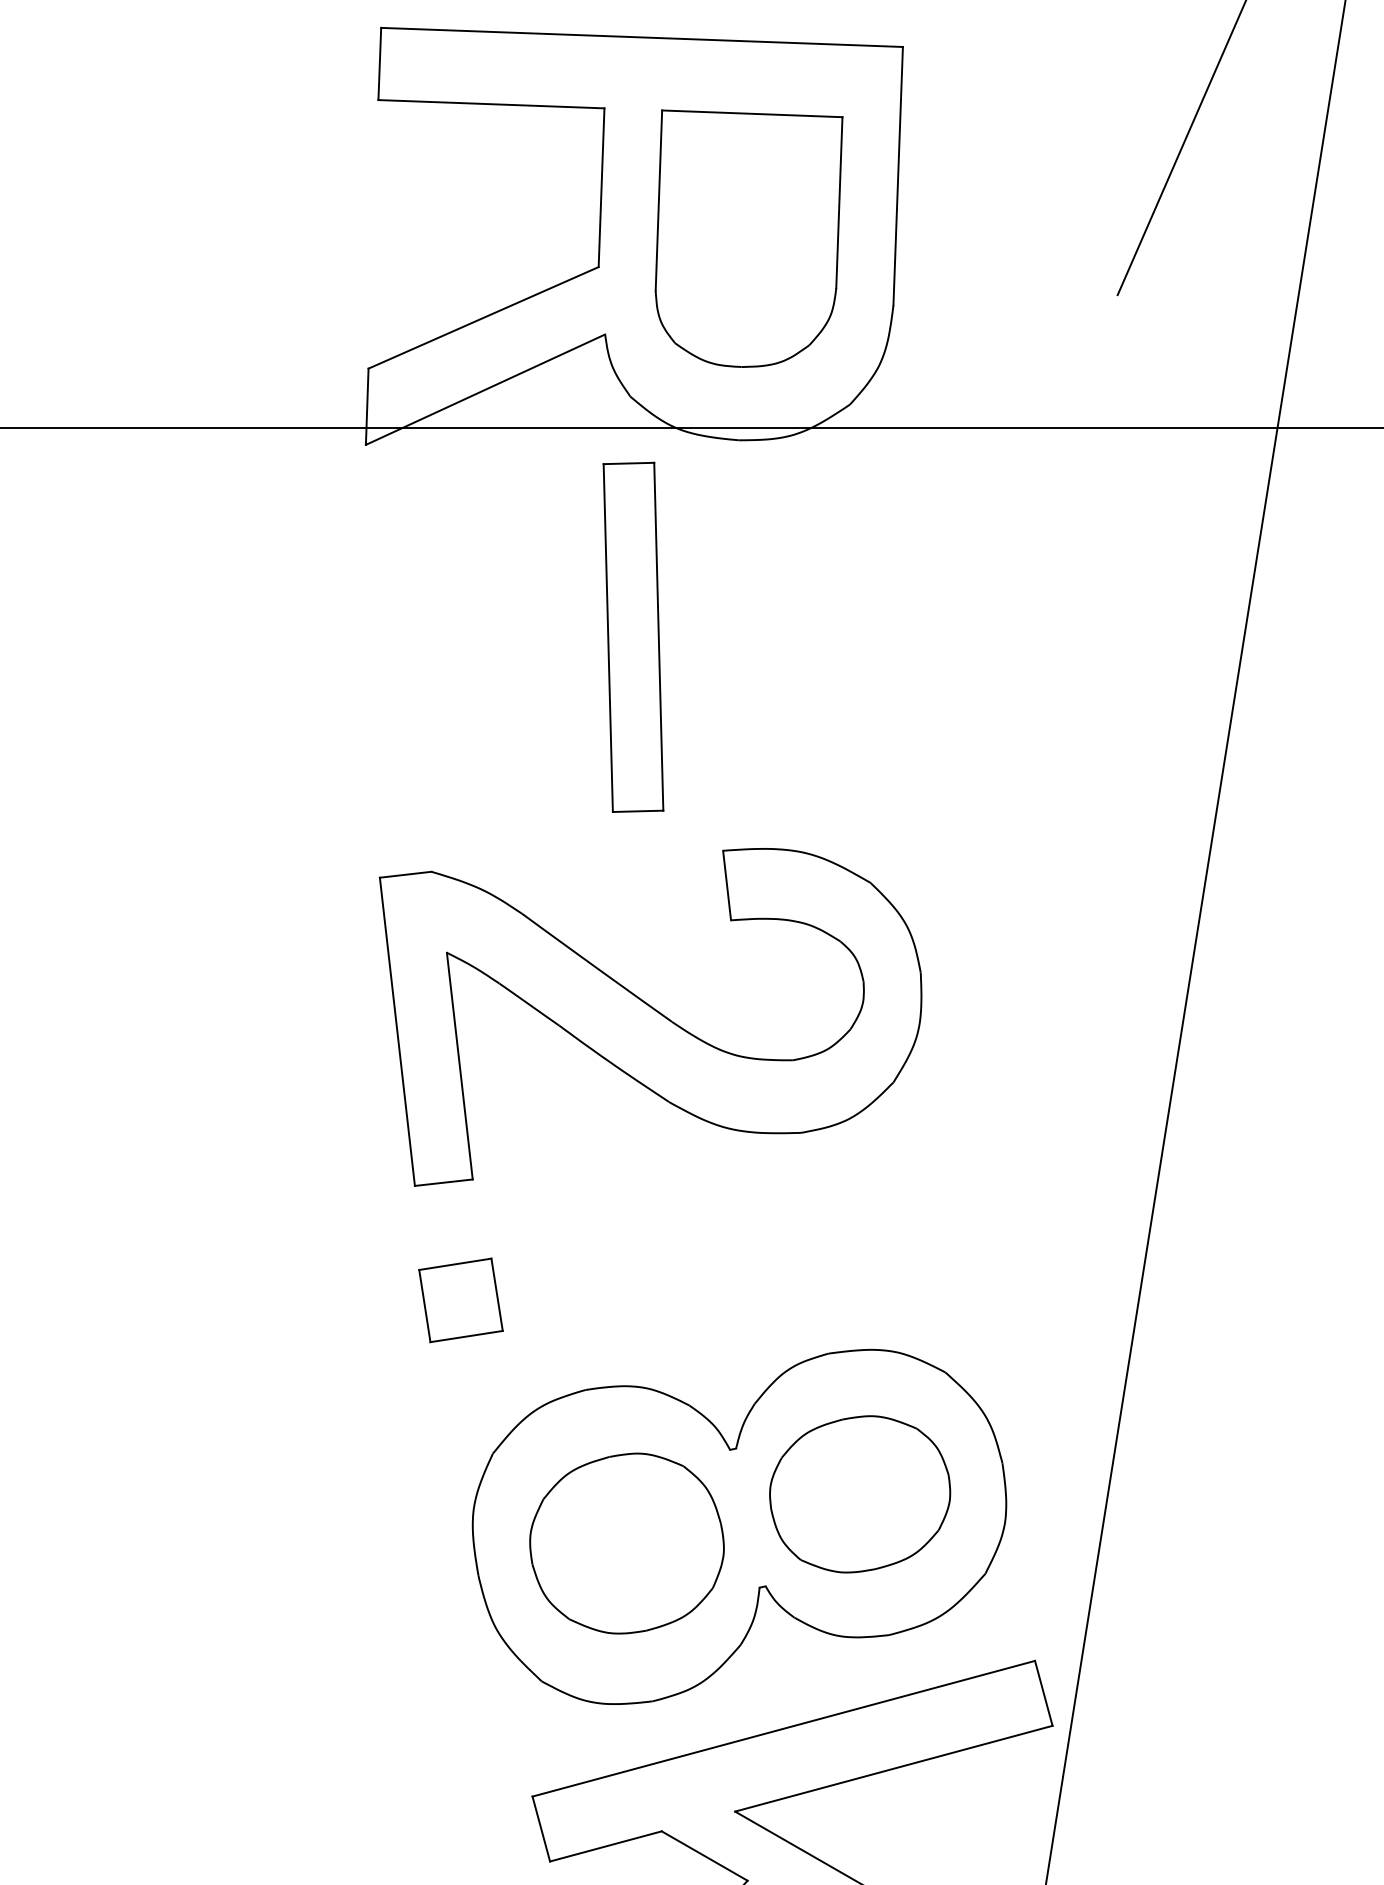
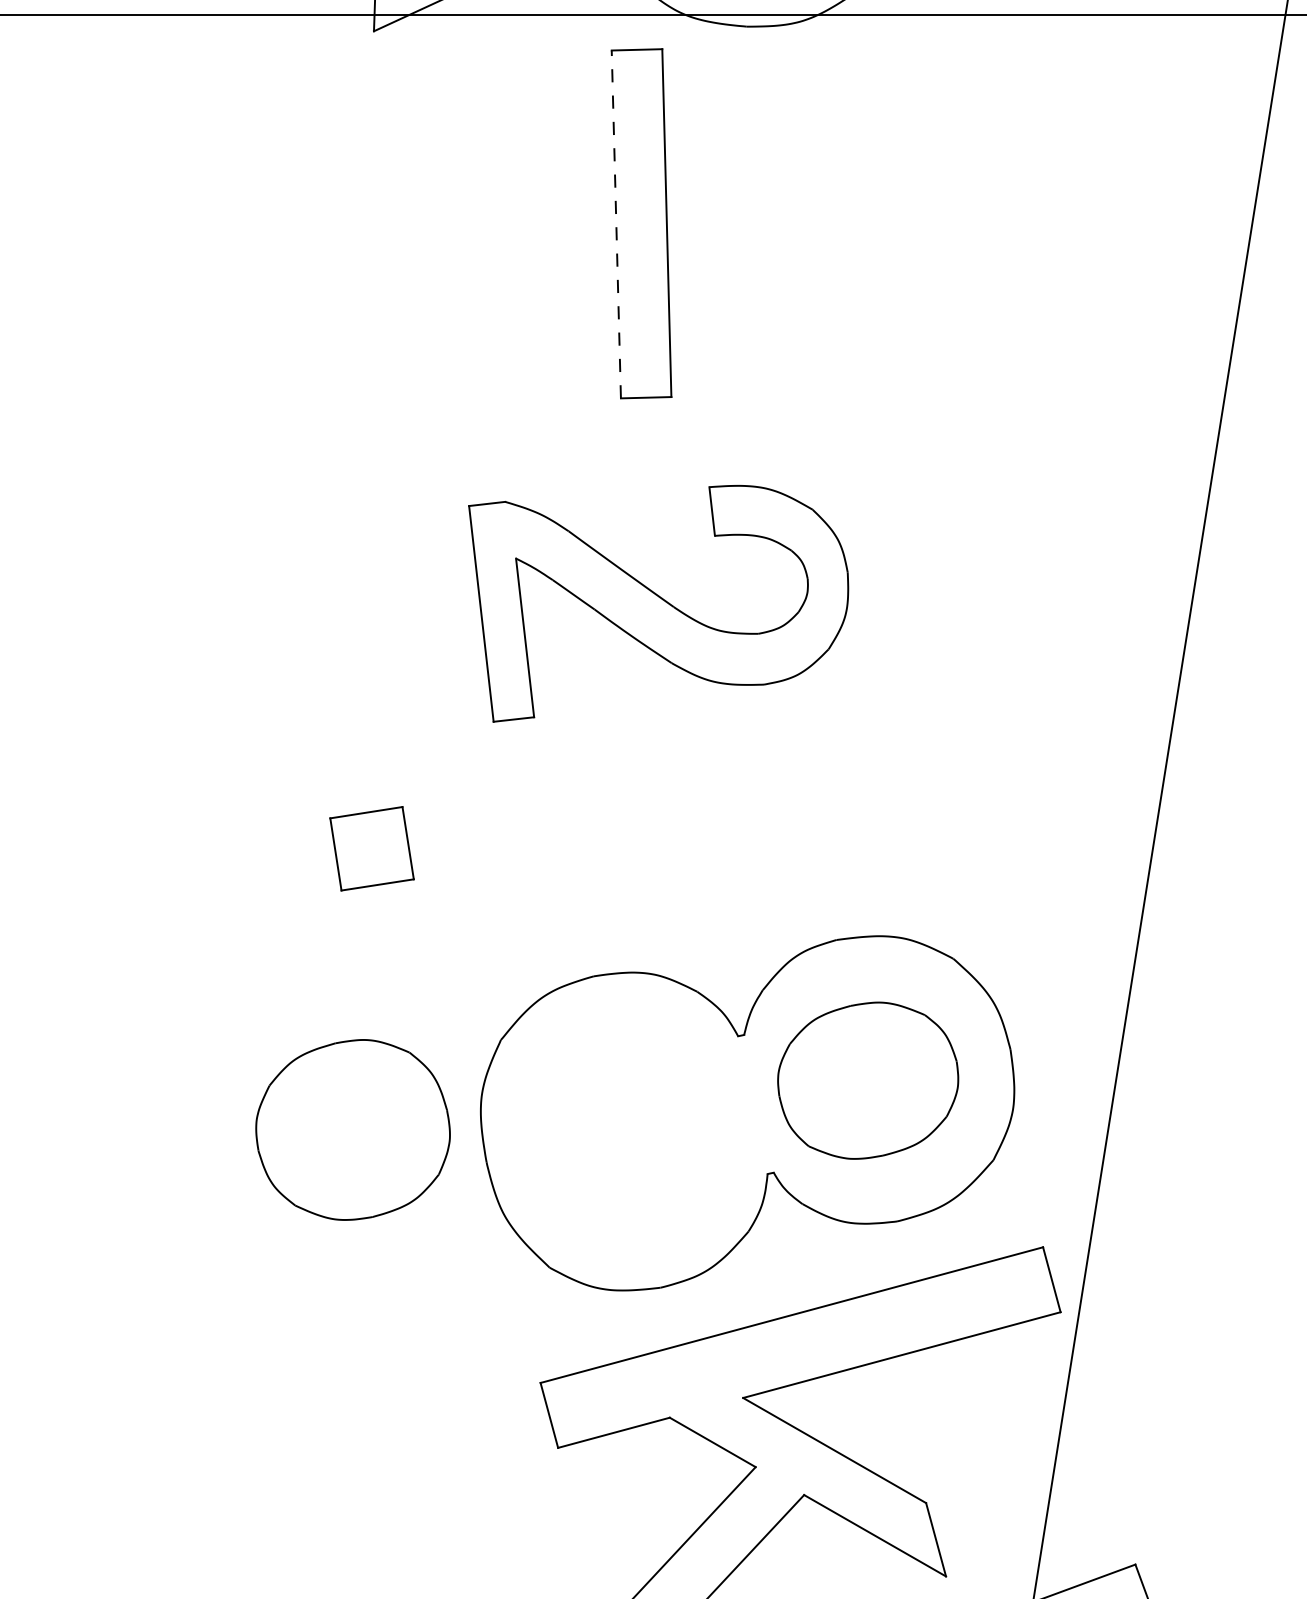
line: (608, 638) -> (616, 224), solid -> dashed
part: (650, 1017) -> (658, 603), size x0.7
part: (460, 1300) -> (371, 848), moved
part: (626, 1543) -> (352, 1129), moved

